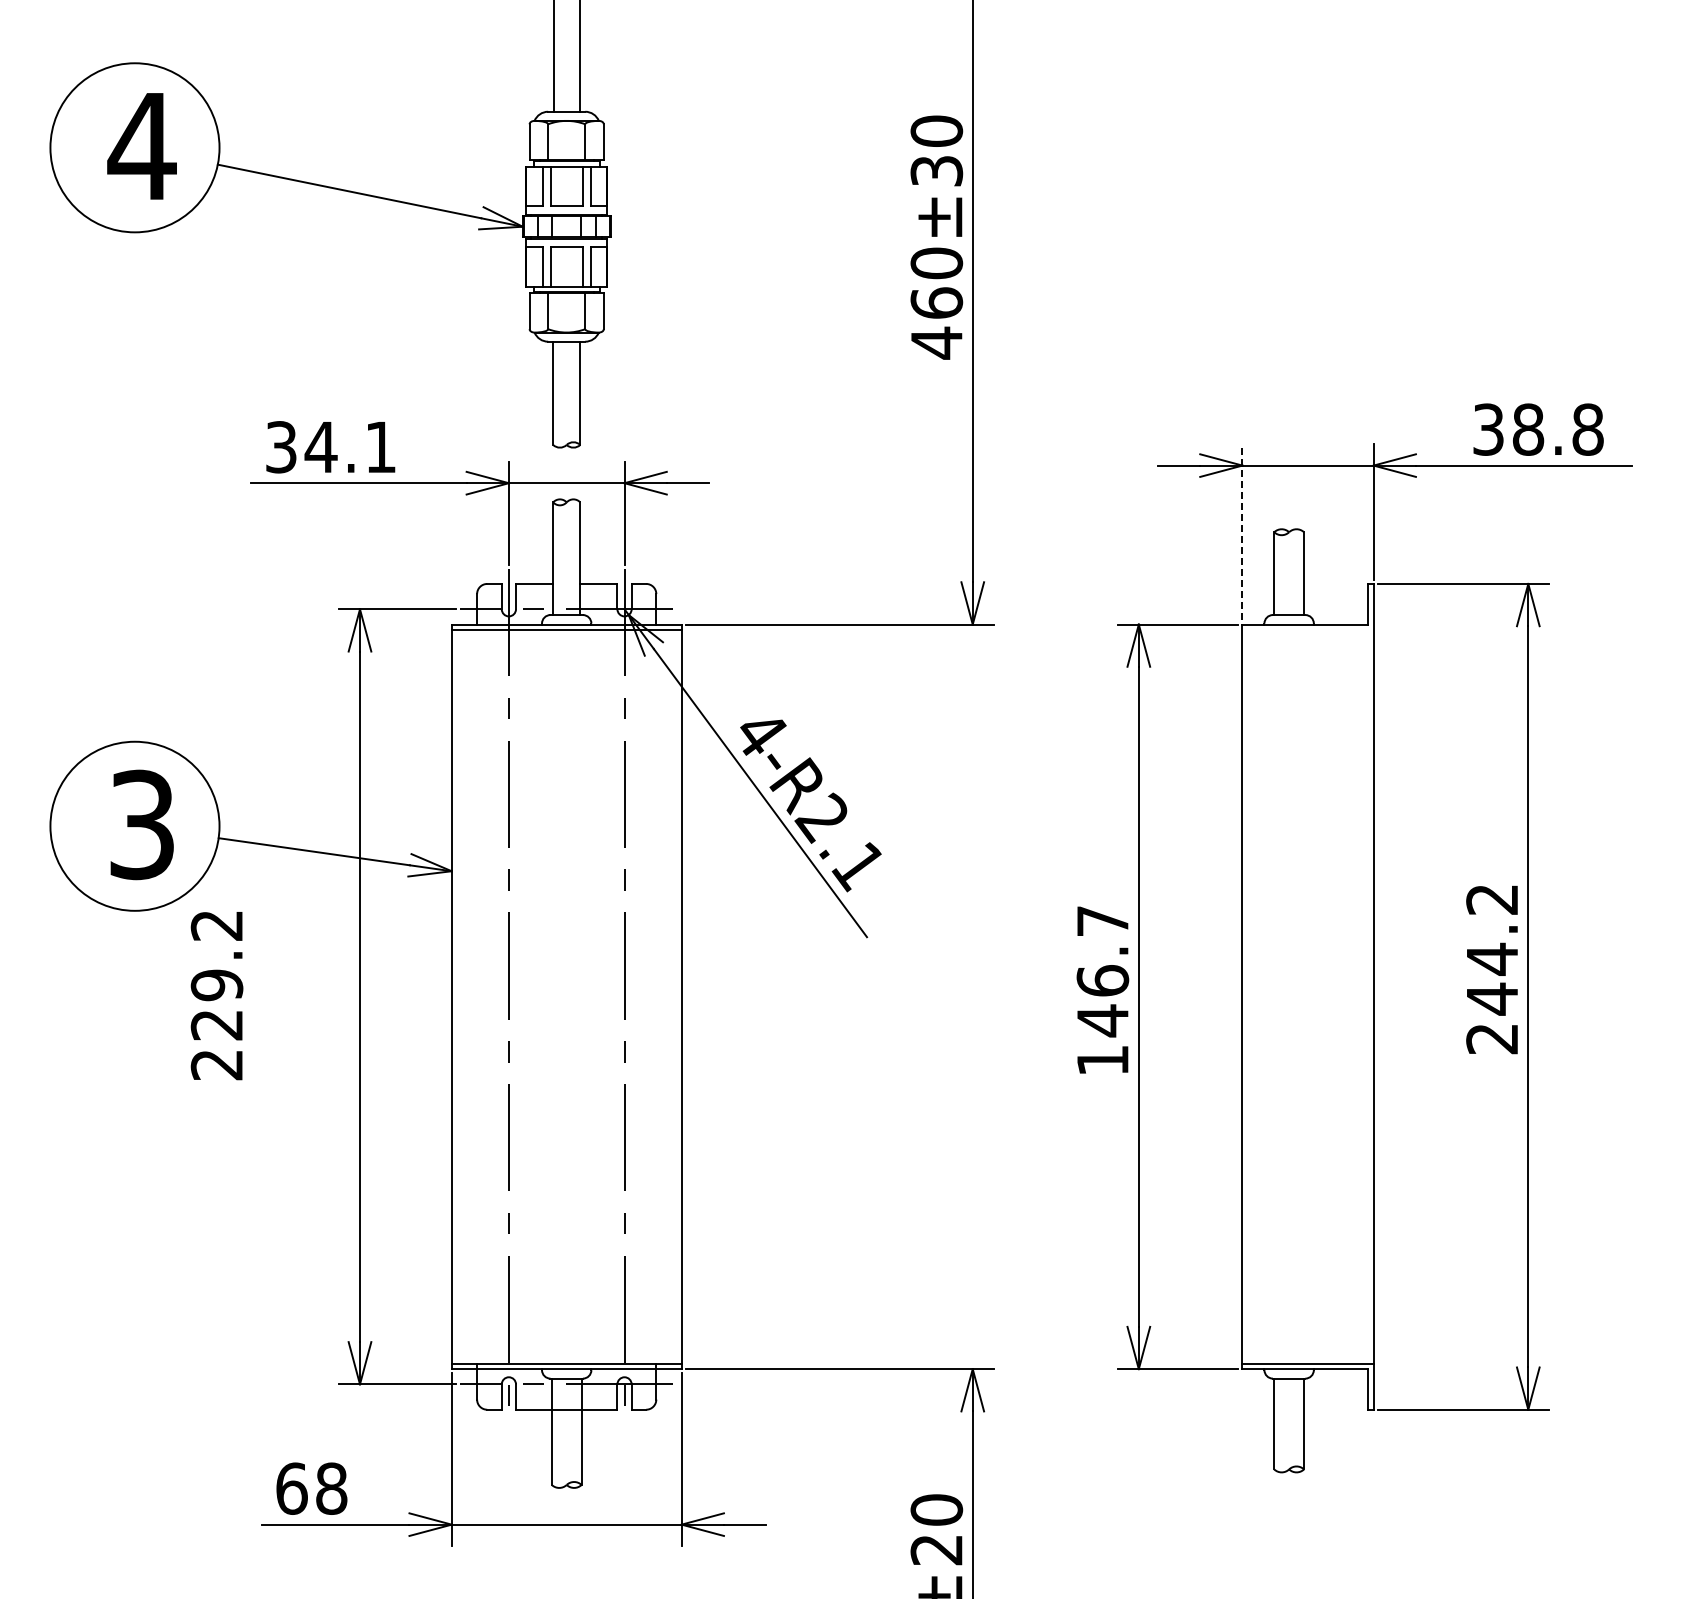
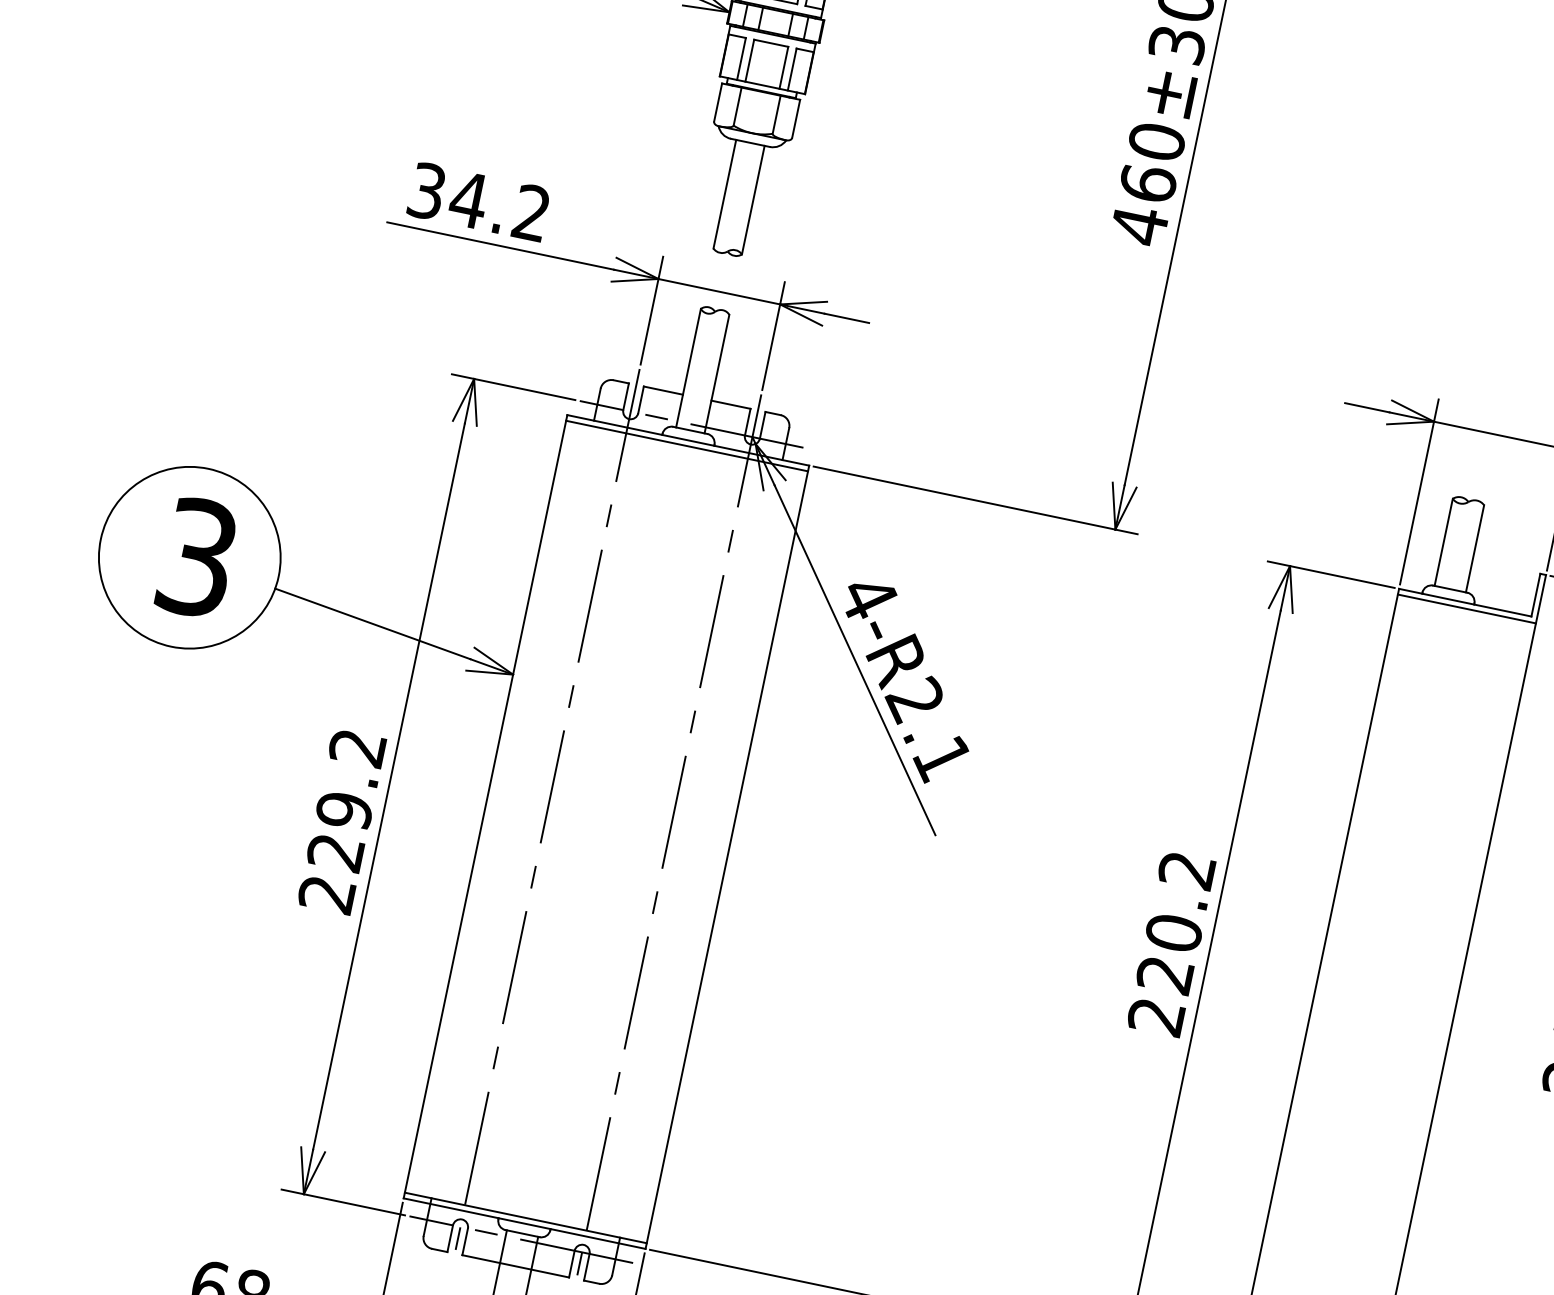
text: (380, 446) -> (531, 212), 34.1 -> 34.2
line: (1242, 532) -> (1419, 492), dashed -> solid
line: (1307, 629) -> (1466, 608), added
text: (1102, 990) -> (1171, 943), 146.7 -> 220.2
text: (216, 996) -> (341, 822), moved

